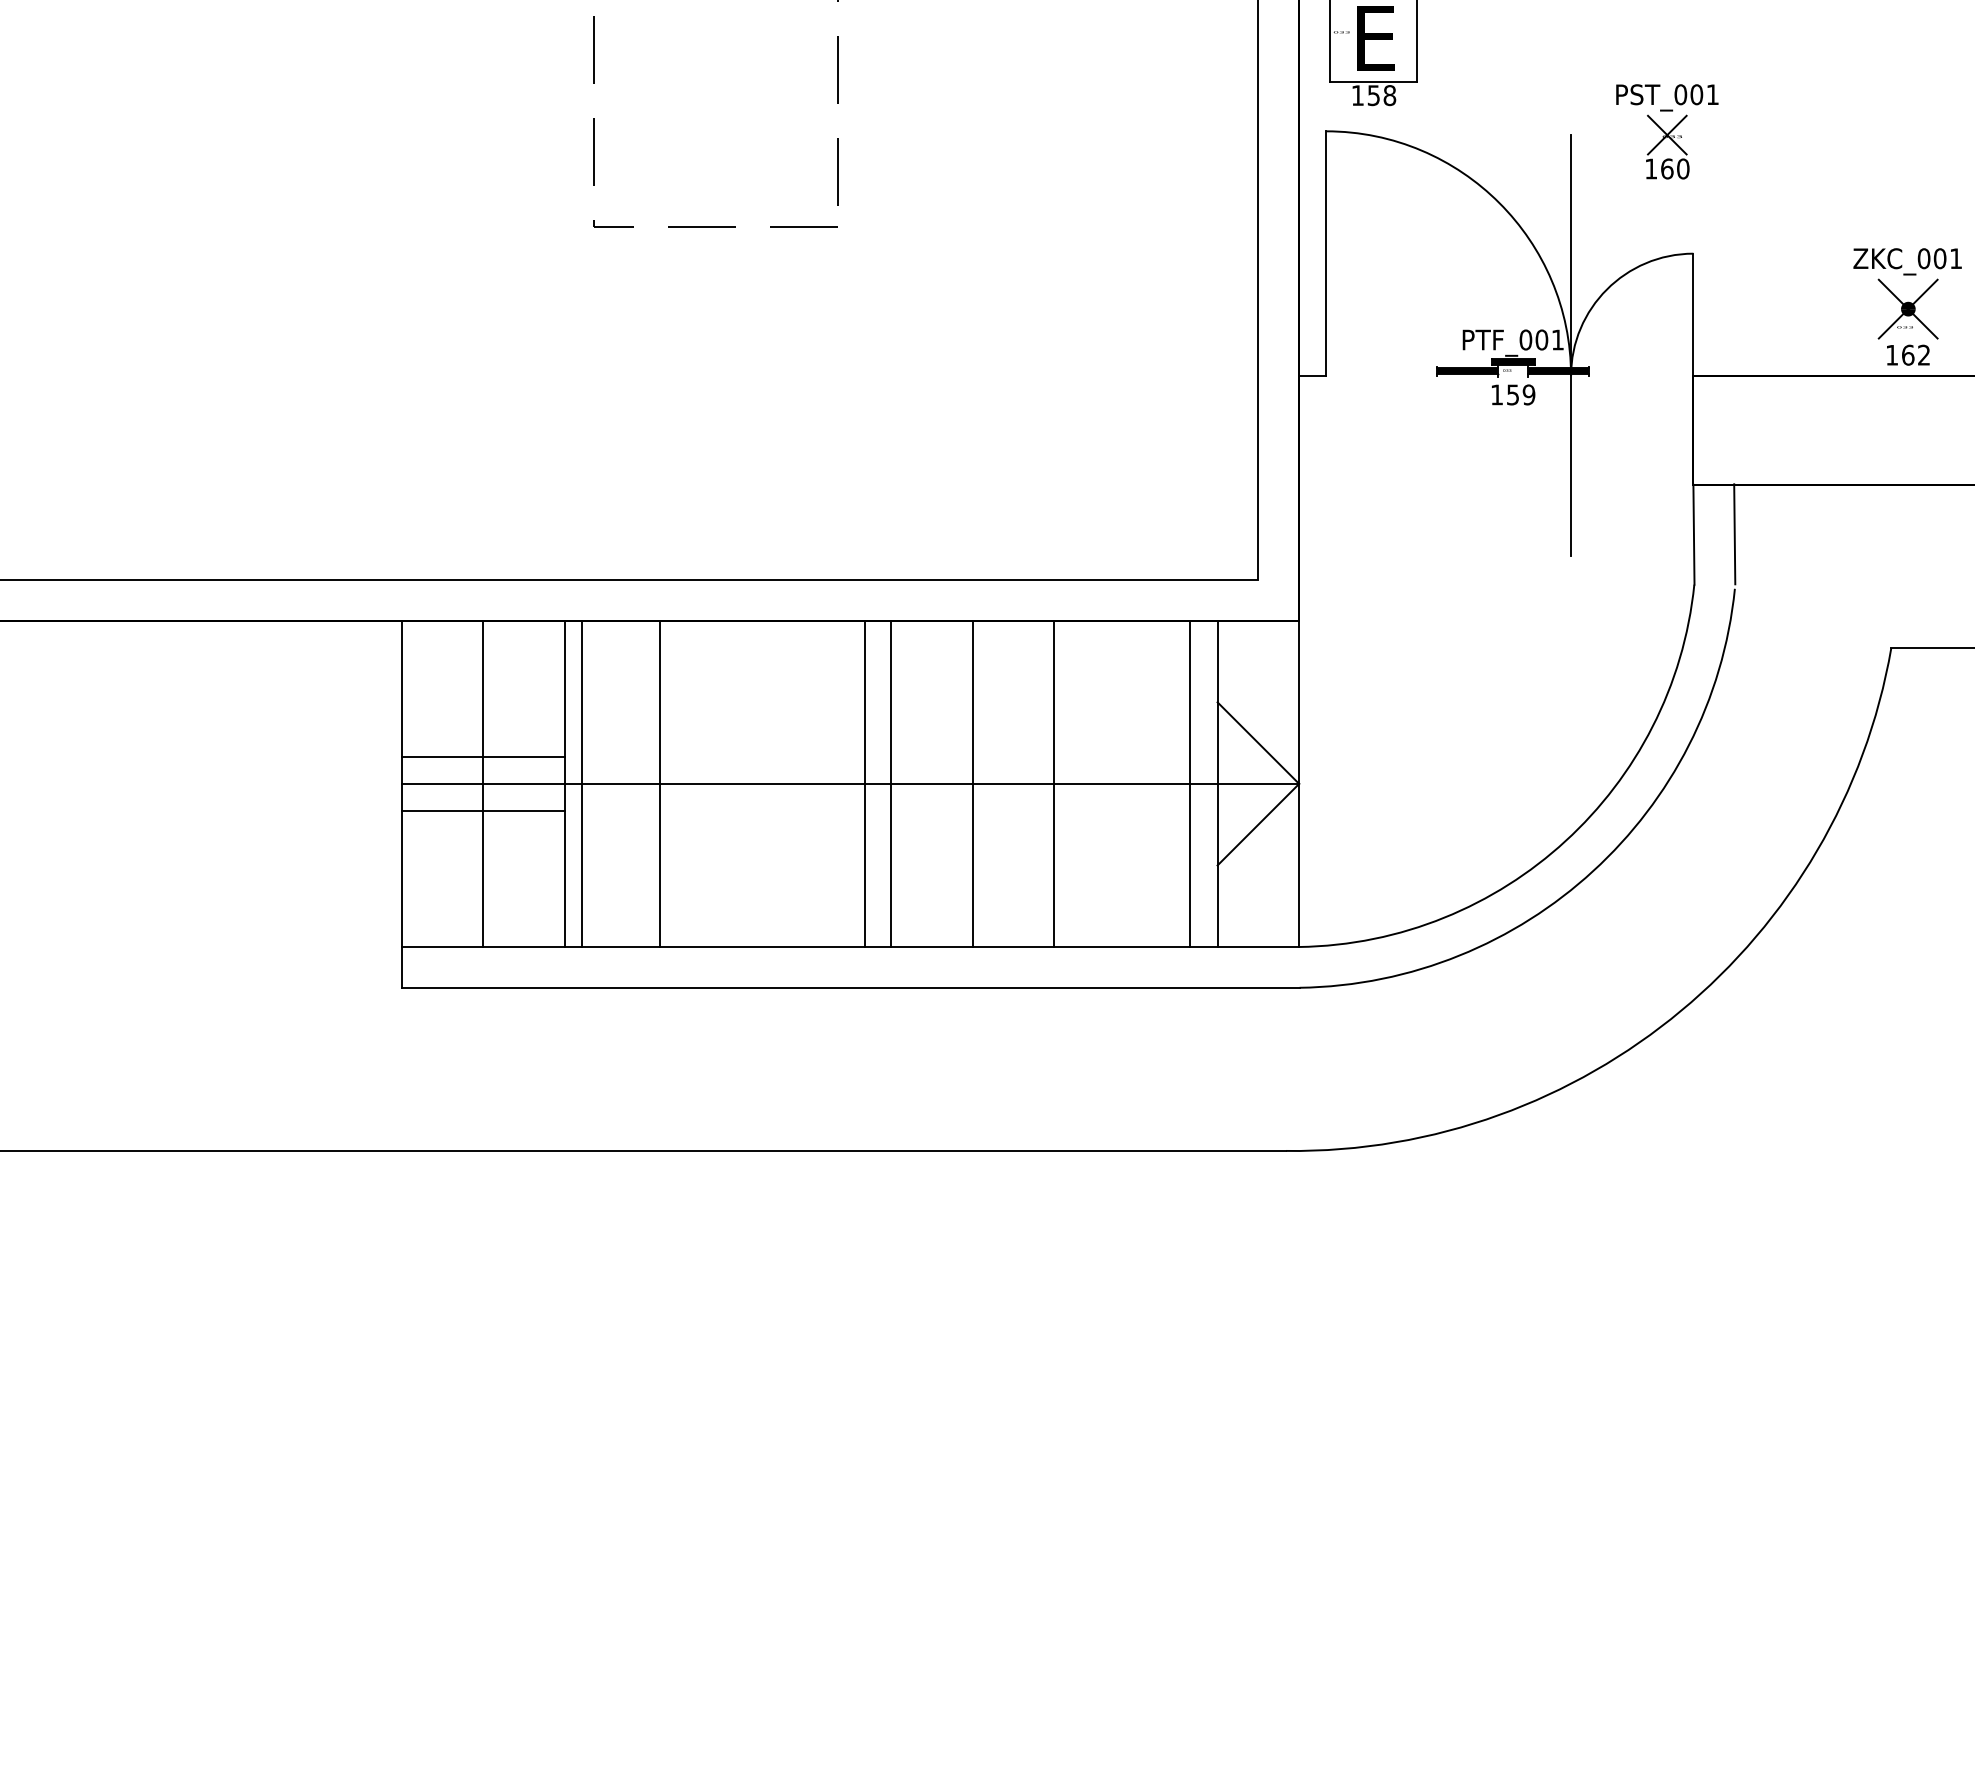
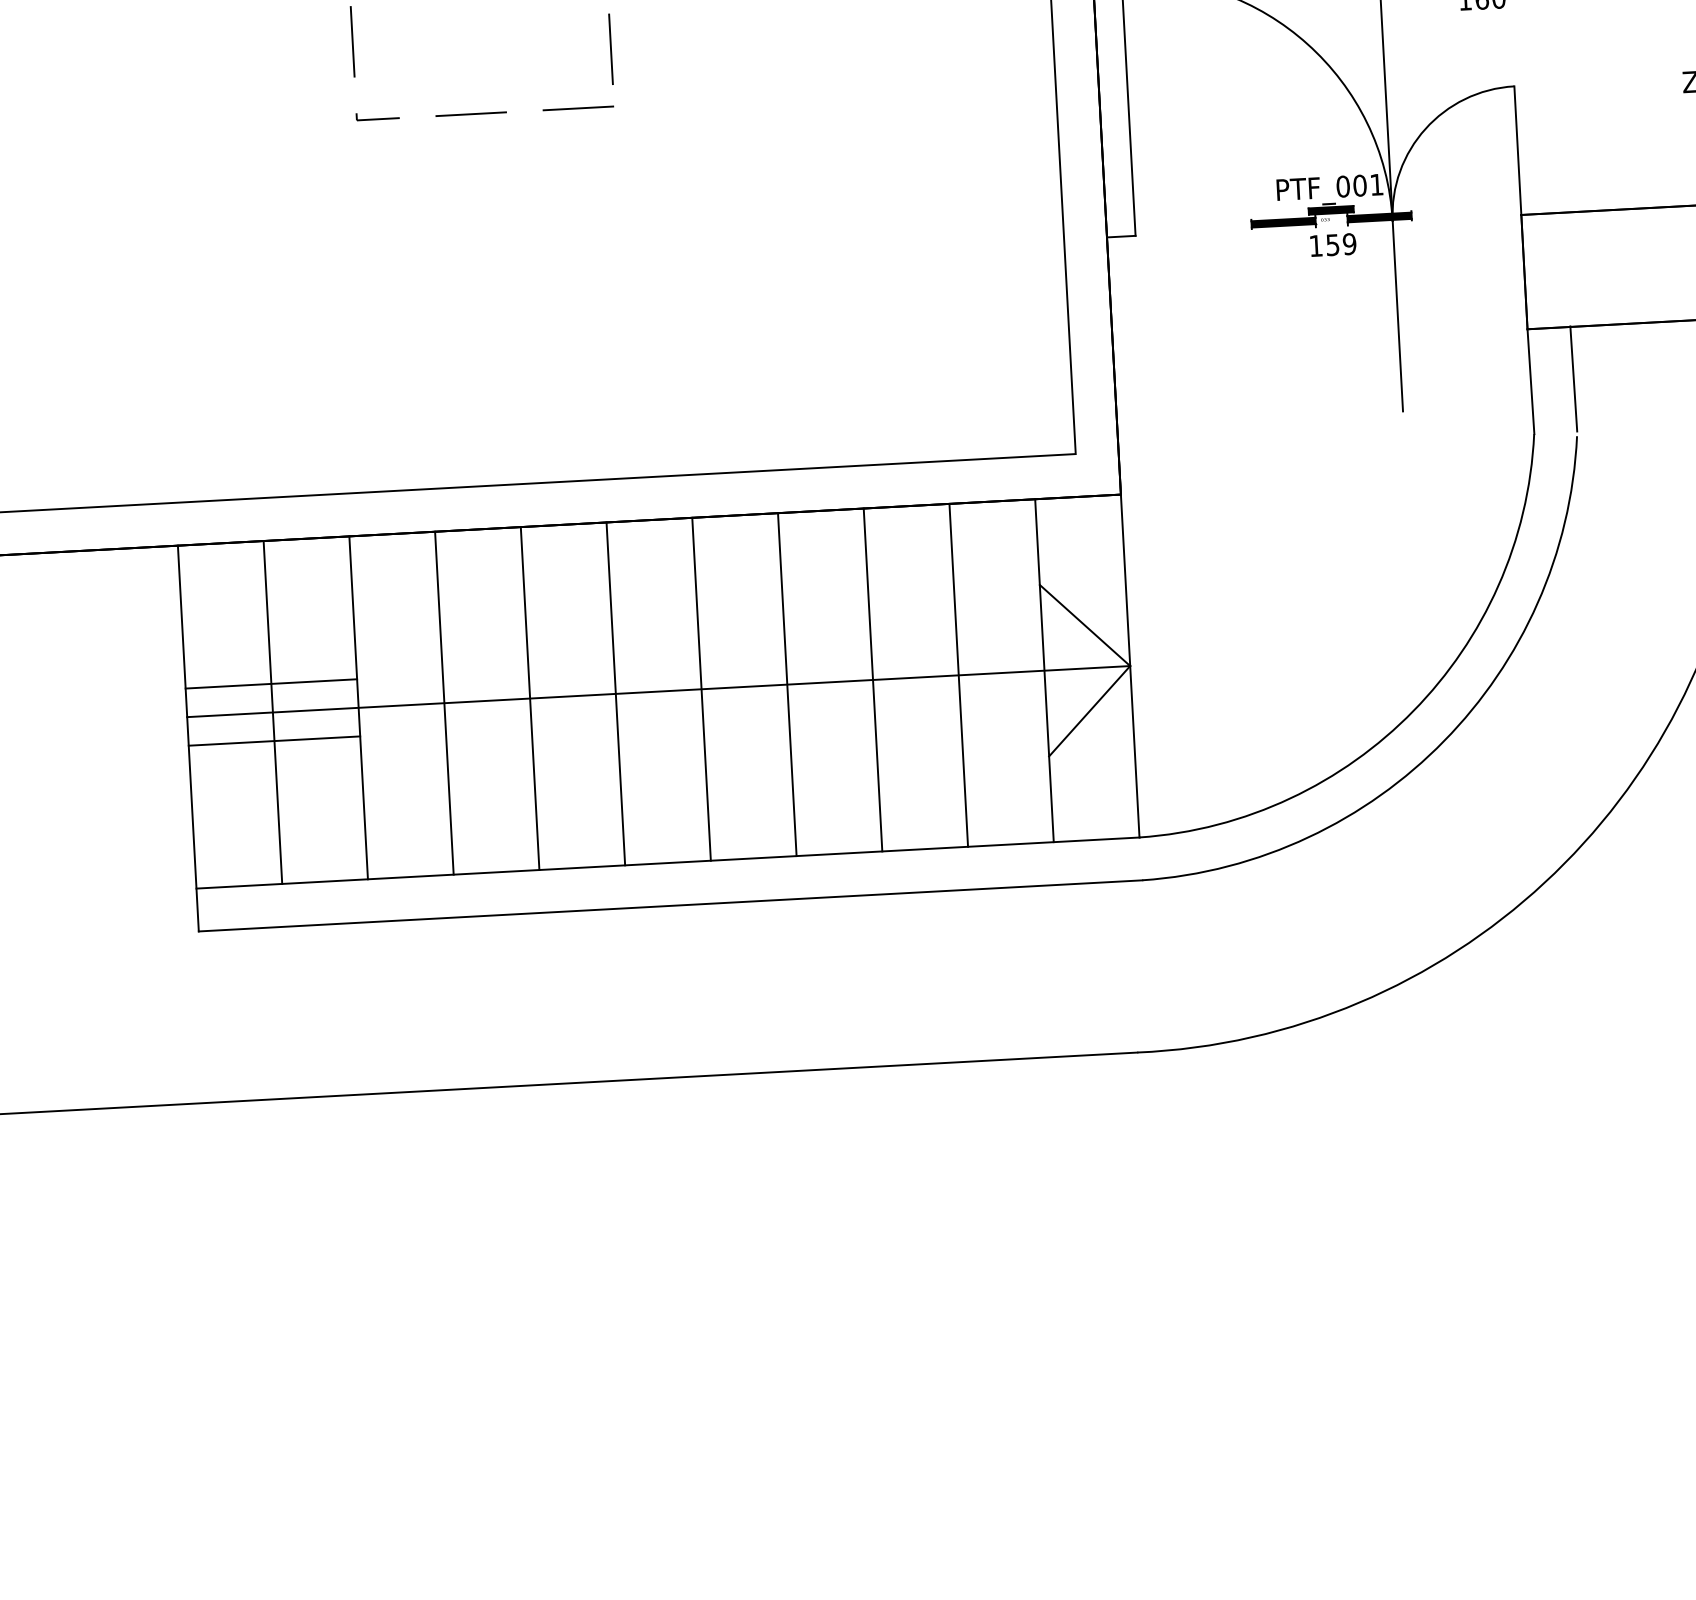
line: (581, 783) -> (444, 702), moved
line: (660, 783) -> (530, 698), moved
line: (864, 783) -> (615, 693), moved
line: (1190, 783) -> (959, 674), moved

